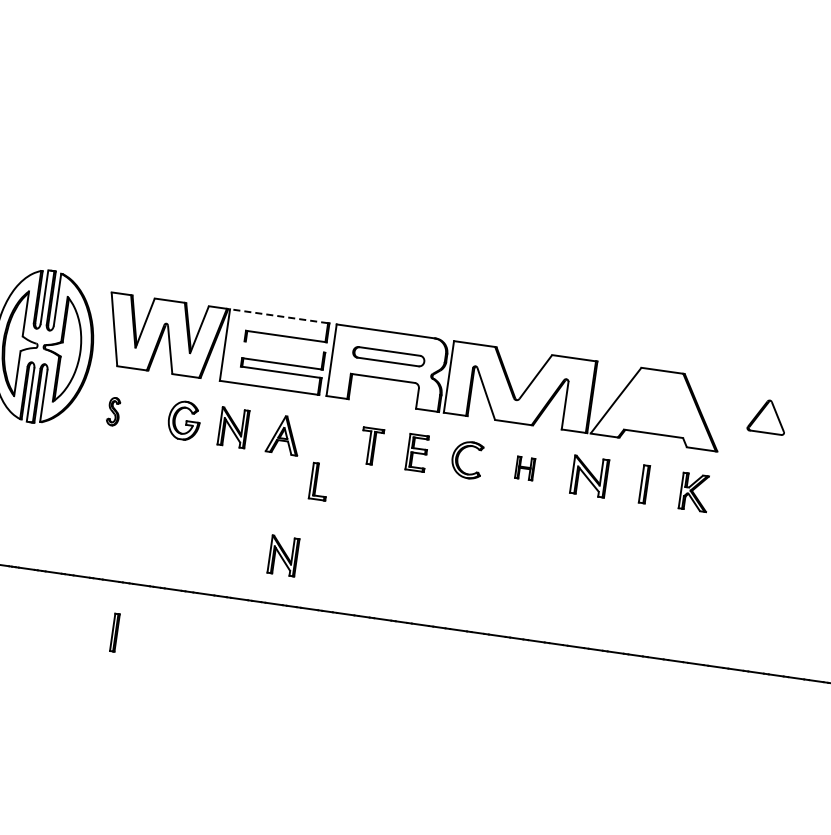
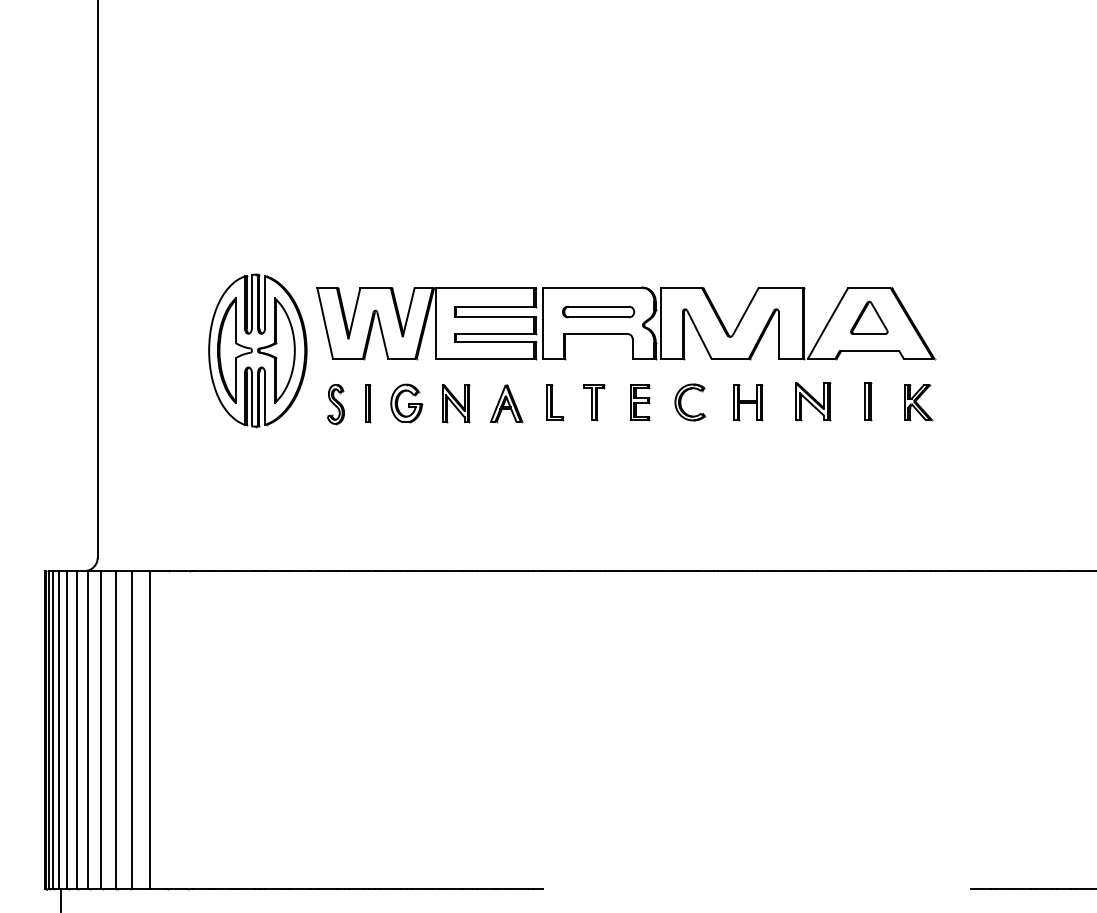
line: (278, 316) -> (484, 287), dashed -> solid
line: (284, 347) -> (494, 317), added
part: (113, 411) -> (335, 404), size x1.43
part: (767, 416) -> (869, 317), moved
part: (525, 468) -> (748, 402), size x1.67
part: (320, 481) -> (555, 402), moved
part: (284, 555) -> (523, 522), removed
part: (115, 632) -> (368, 403), moved

